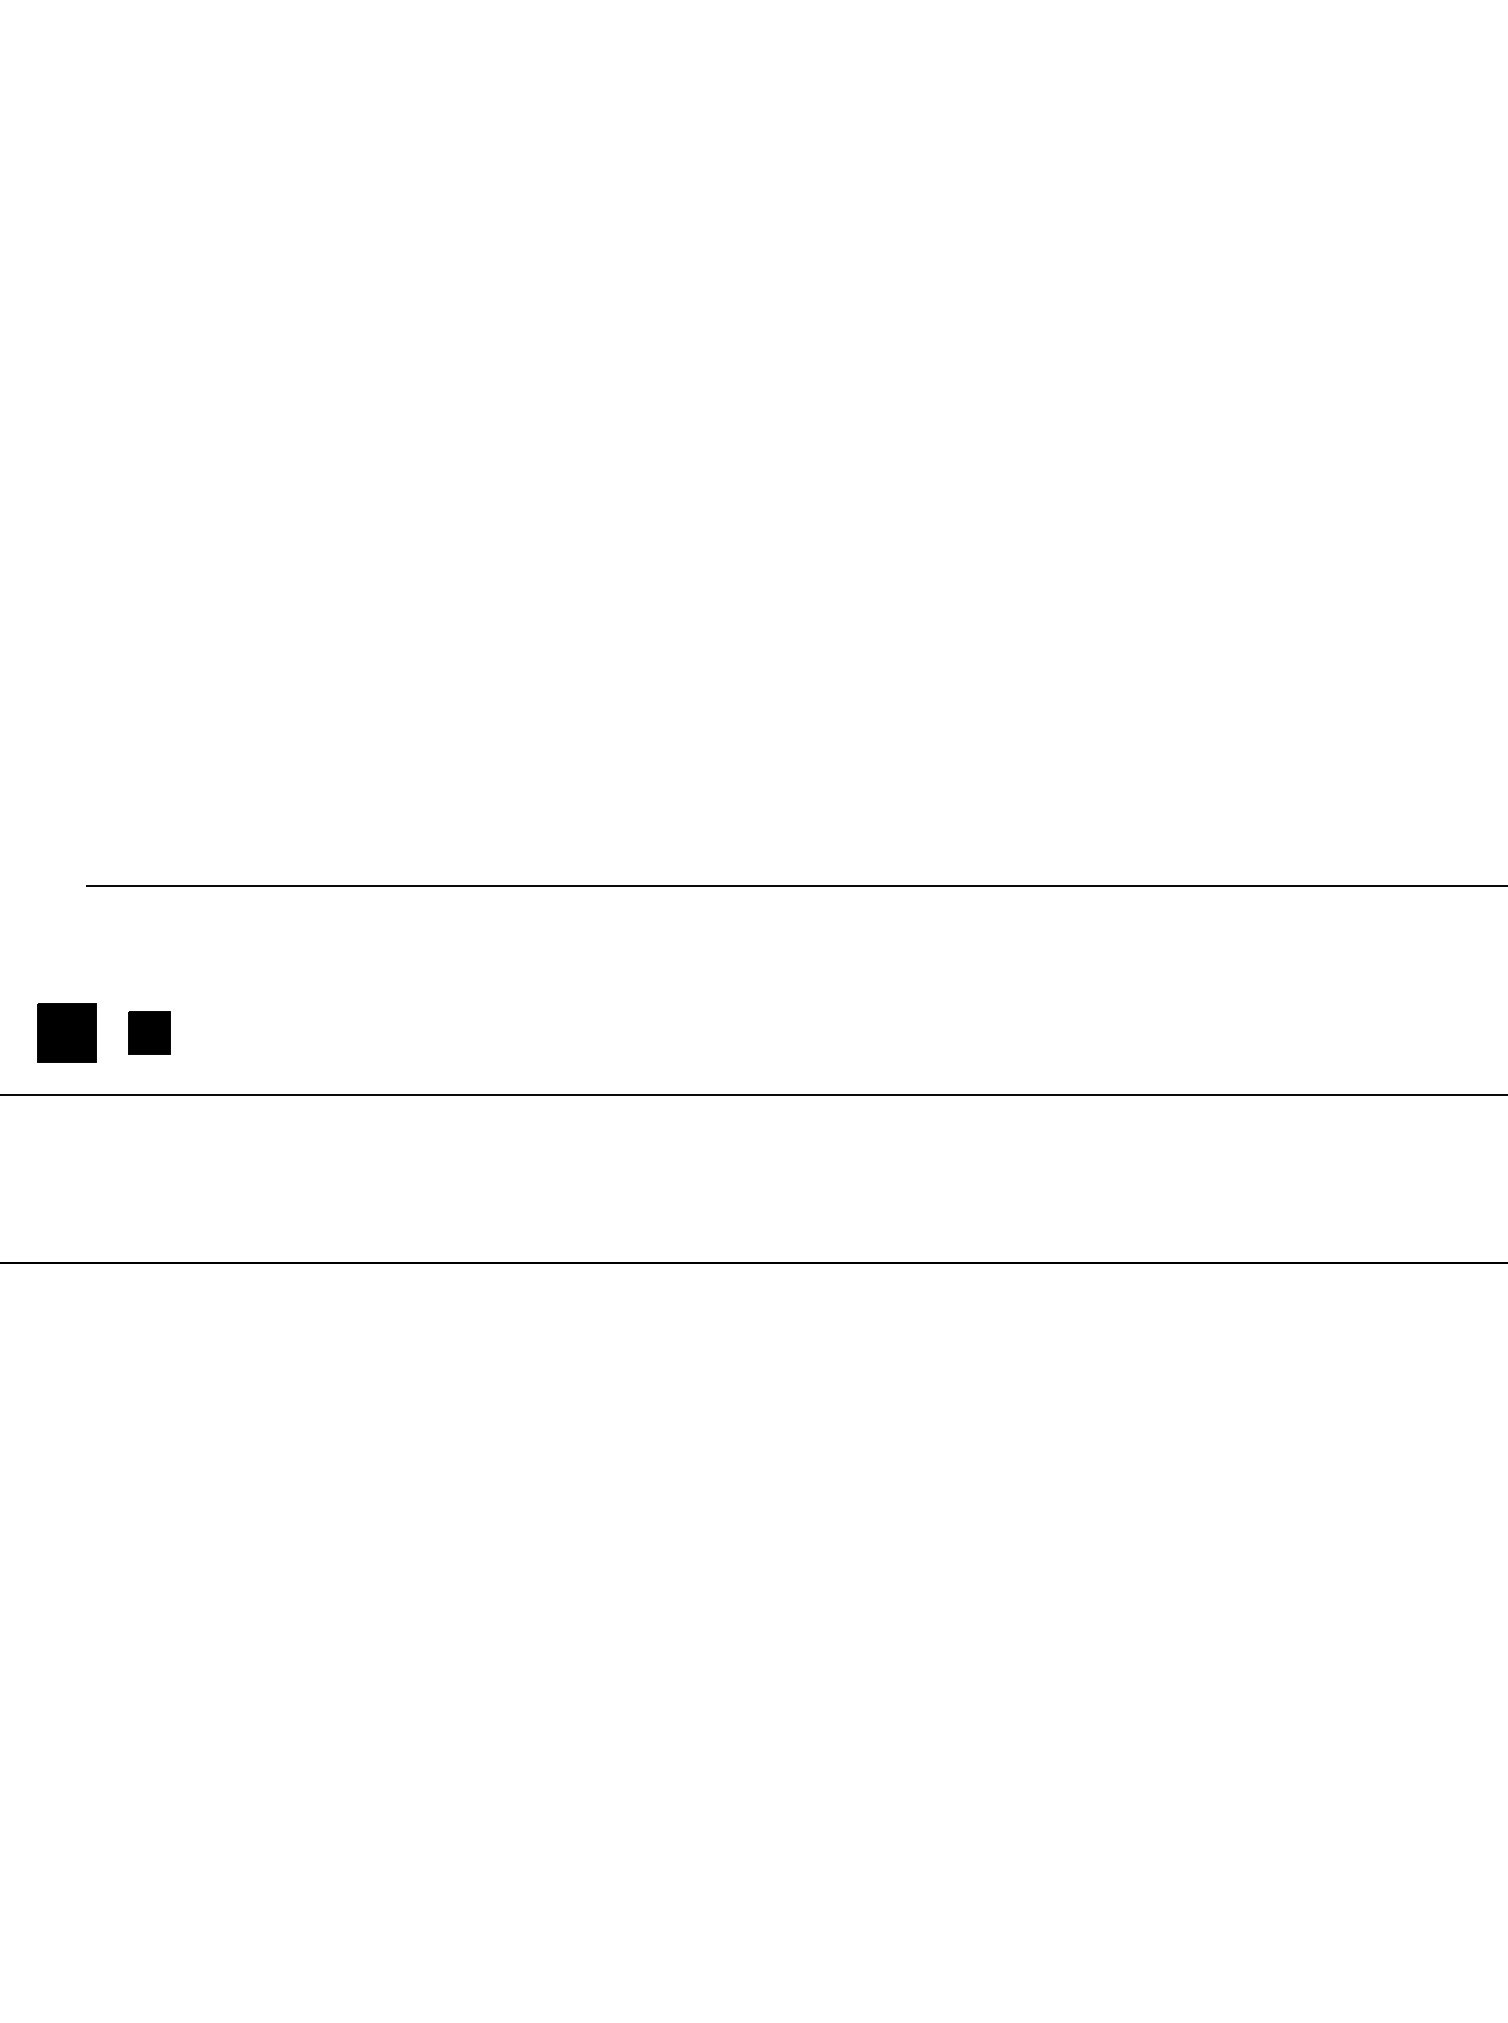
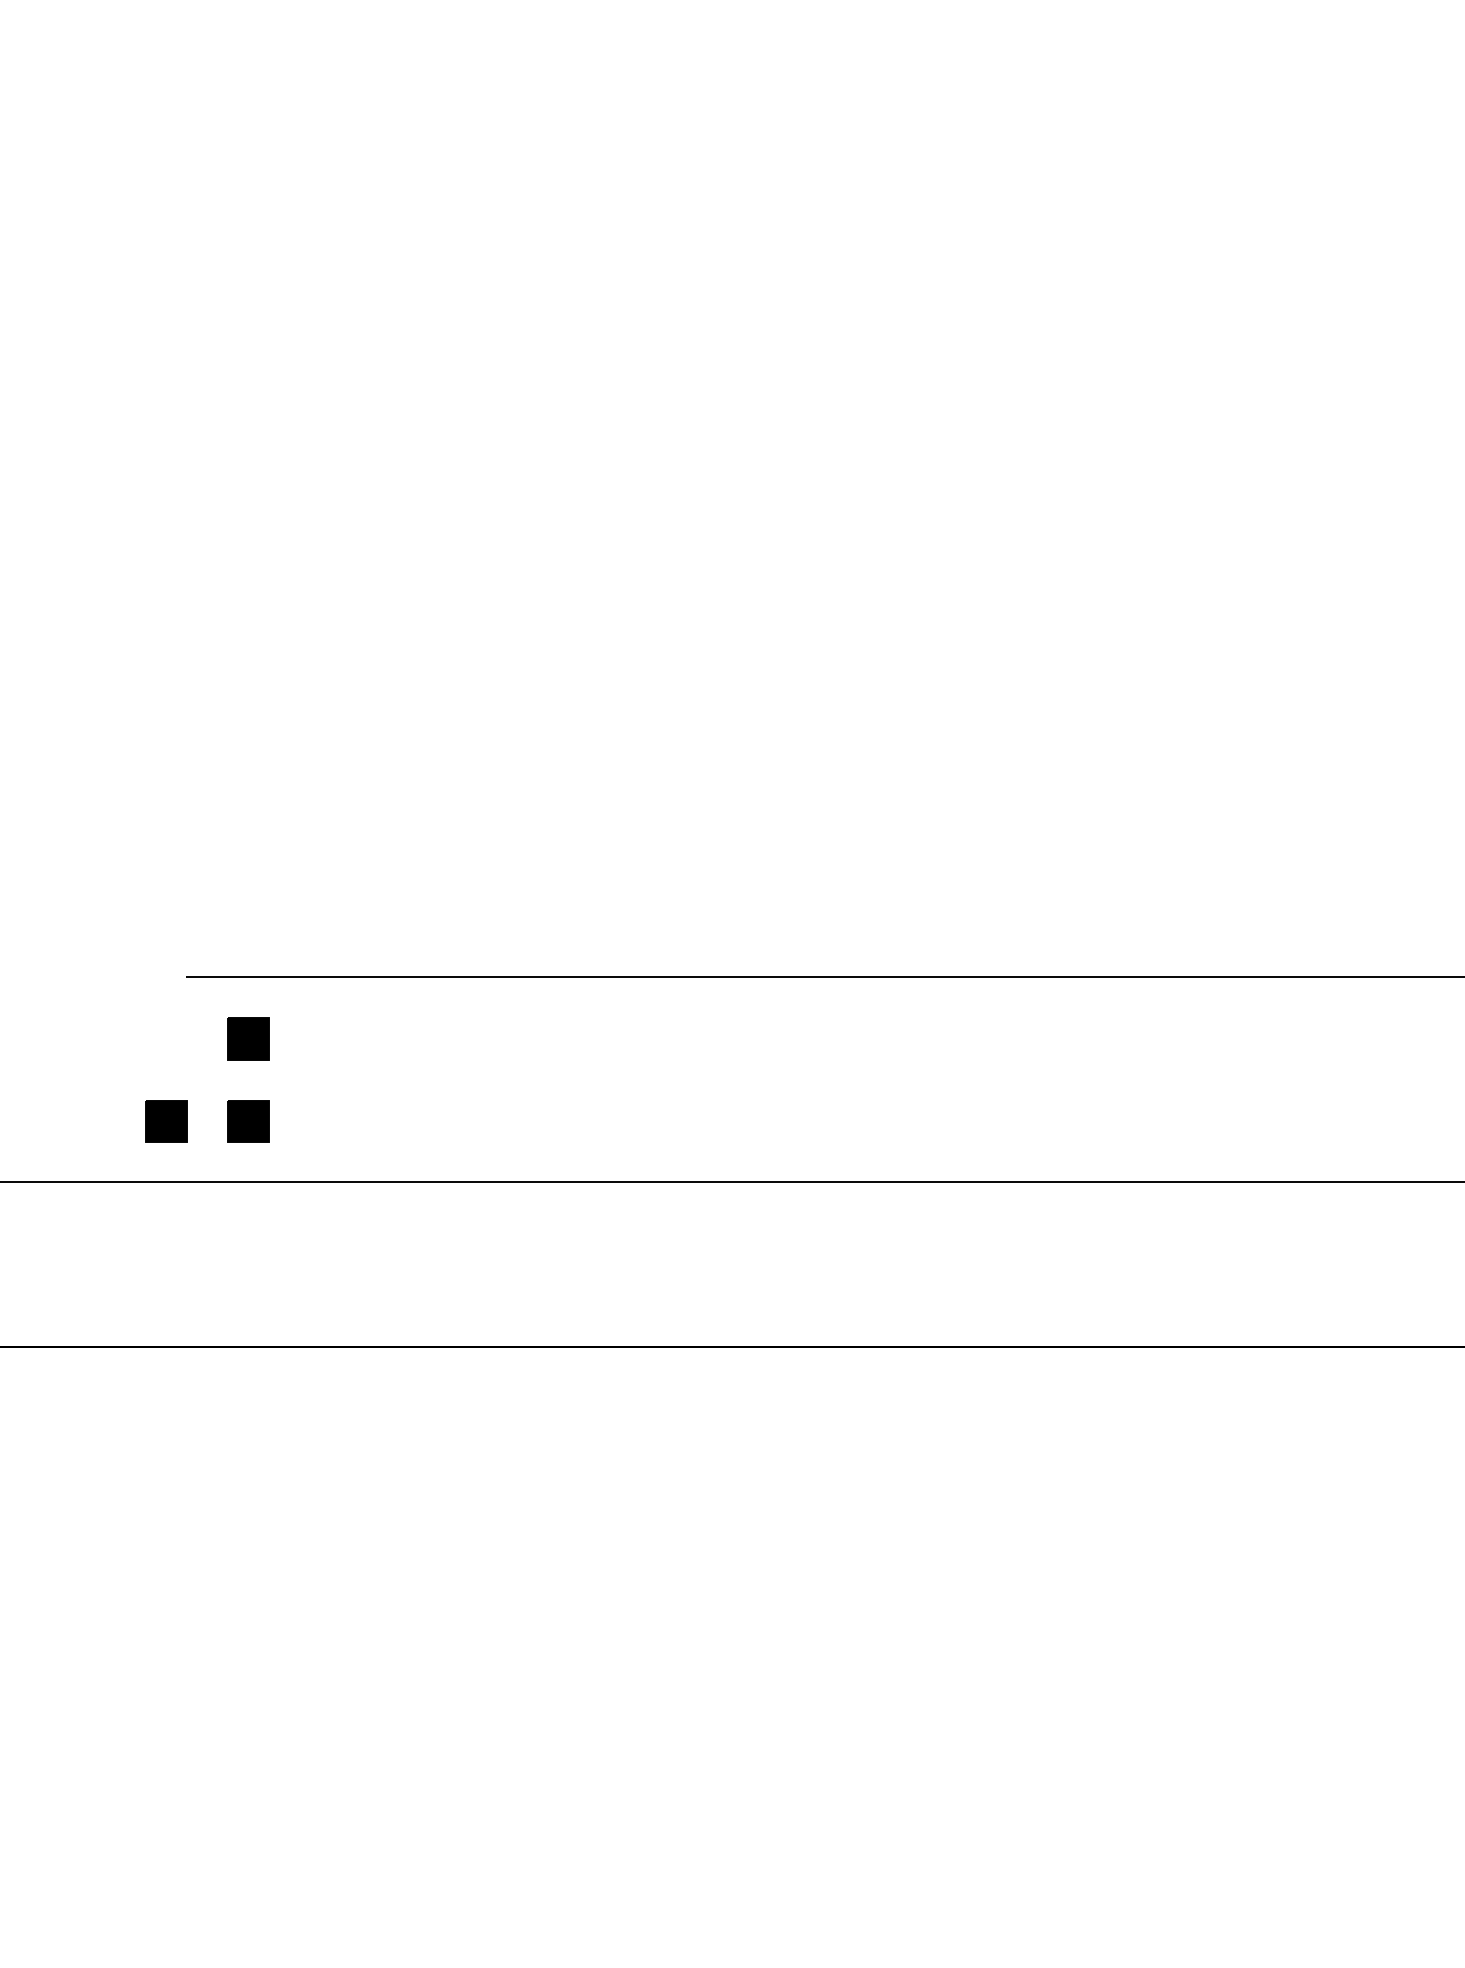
part: (149, 949) -> (248, 1039), added
part: (66, 1032) -> (166, 1120), size x0.71

